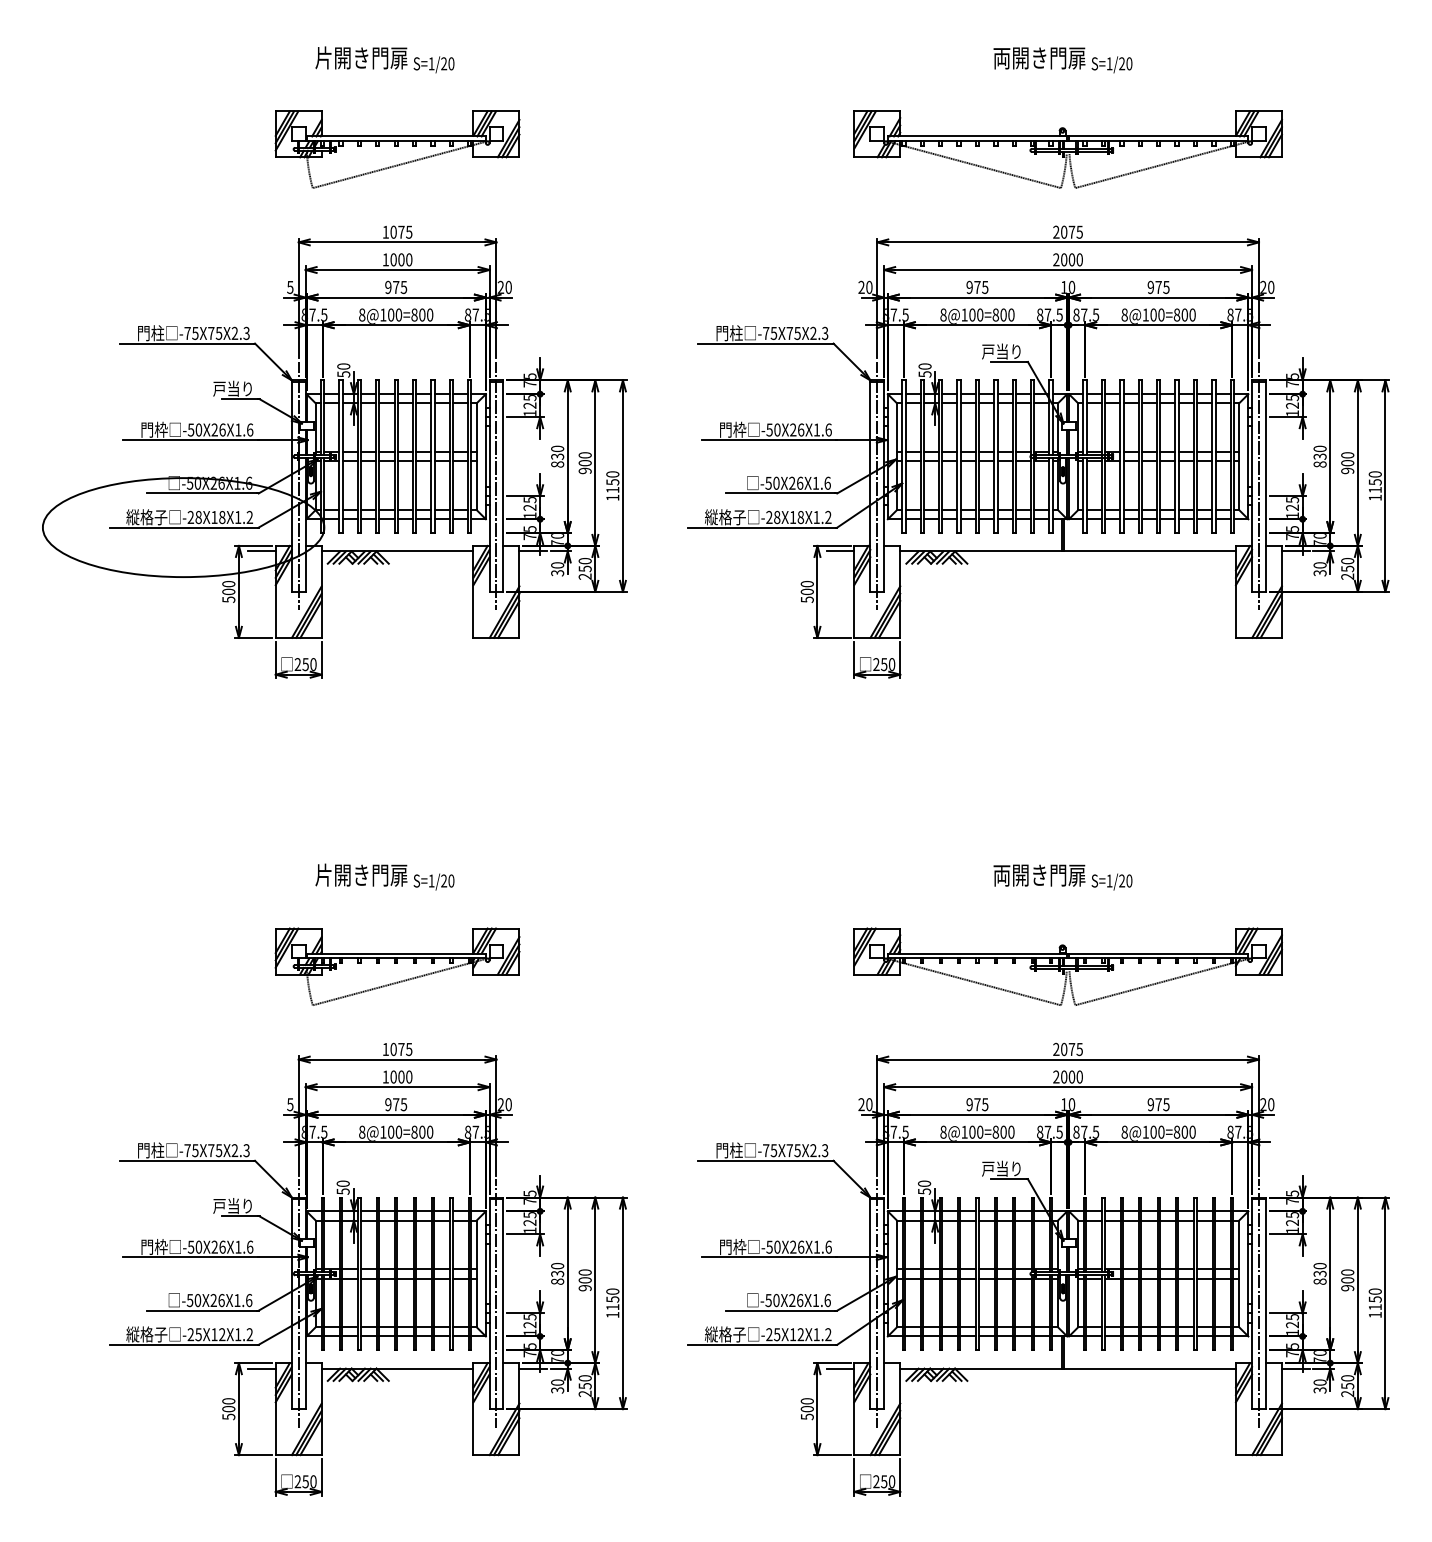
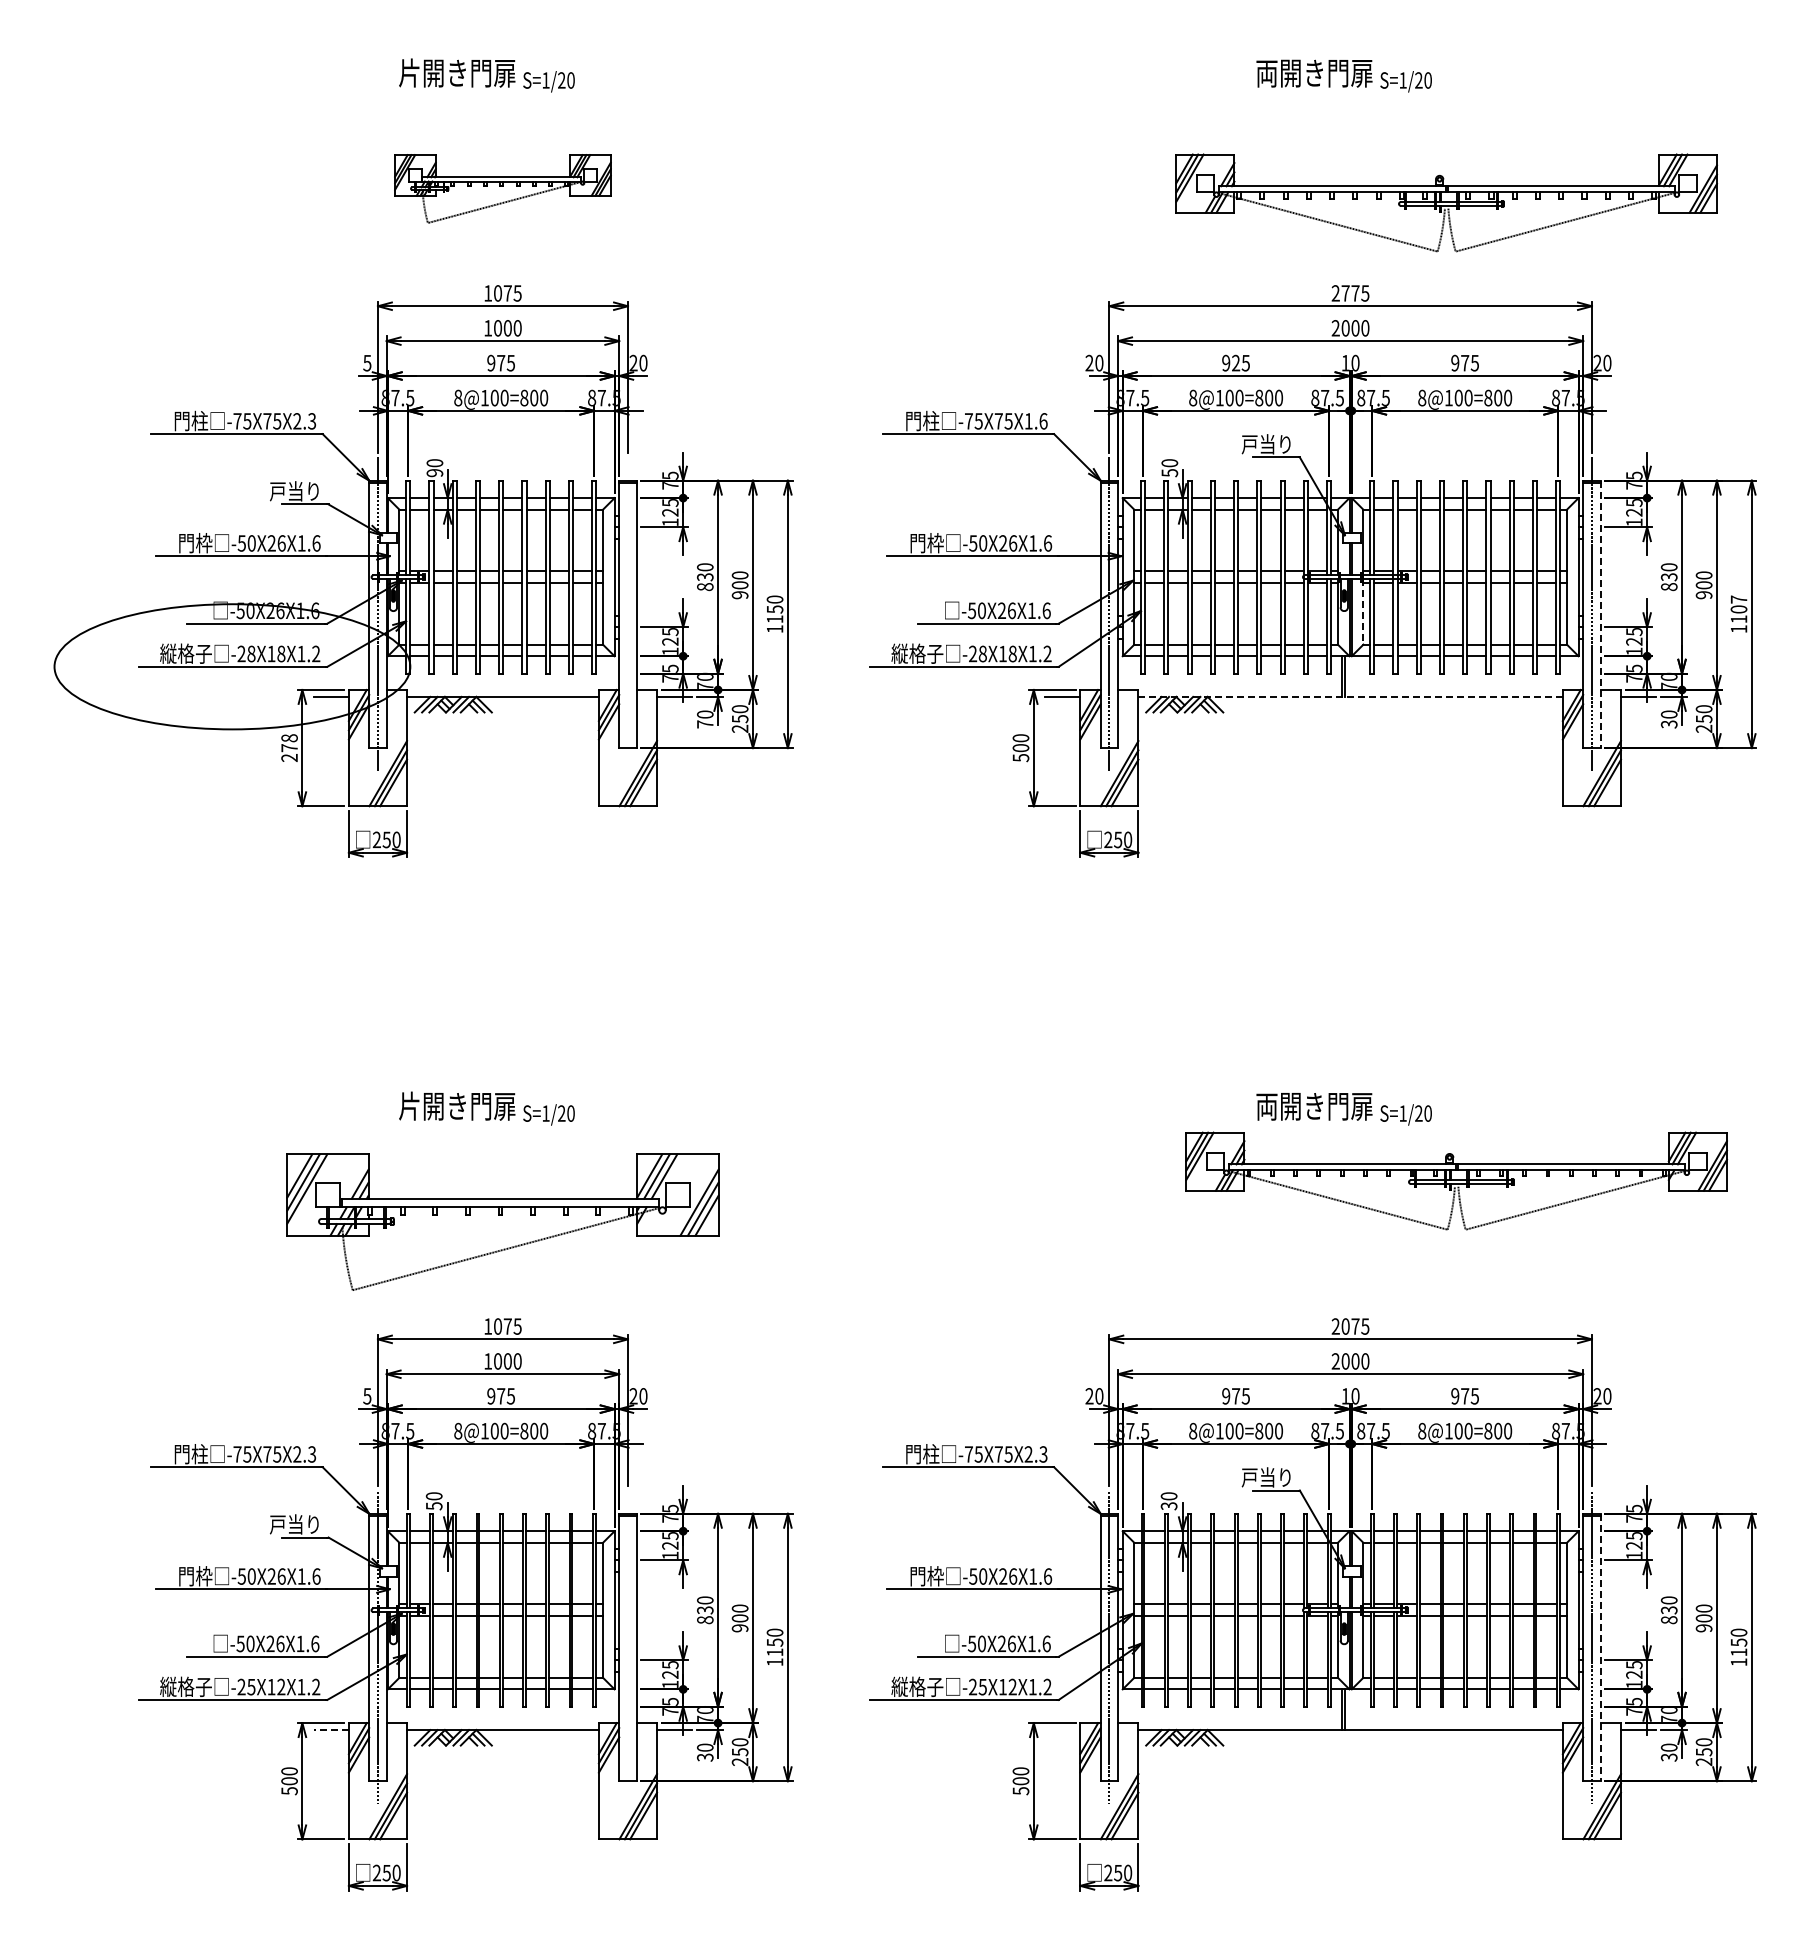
part: (397, 149) -> (502, 188), size x0.7
part: (1067, 149) -> (1446, 202), moved
text: (1064, 232) -> (1345, 293), 2075 -> 2775
text: (977, 286) -> (1236, 362), 975 -> 925
text: (818, 333) -> (1035, 421), -75X75X2.3 -> -75X75X1.6
text: (343, 374) -> (434, 473), 50 -> 90
text: (1374, 478) -> (1738, 604), 1150 -> 1107
line: (1078, 483) -> (1363, 611), solid -> dashed
line: (496, 486) -> (627, 614), removed
line: (1265, 486) -> (1600, 614), solid -> dashed
line: (1067, 551) -> (1350, 696), solid -> dashed
text: (557, 573) -> (704, 724), 30 -> 70
text: (228, 592) -> (289, 748), 500 -> 278
part: (397, 966) -> (502, 1221), size x1.4
part: (1067, 966) -> (1456, 1180), moved
text: (924, 1191) -> (1168, 1505), 50 -> 30
line: (496, 1303) -> (627, 1647), removed
line: (1265, 1303) -> (1600, 1647), solid -> dashed
line: (261, 1368) -> (330, 1730), solid -> dashed
line: (840, 1368) -> (1062, 1730), removed

